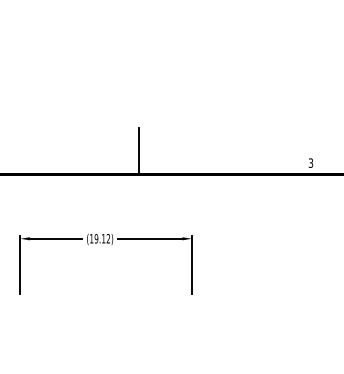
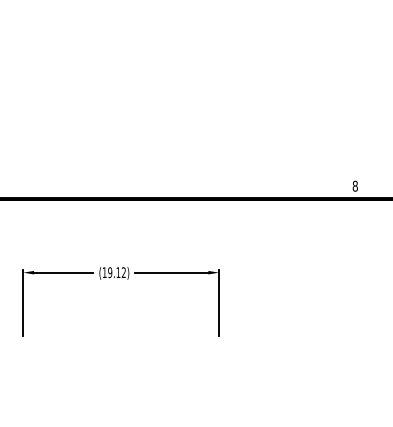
line: (139, 150) -> (159, 171), removed
text: (310, 162) -> (354, 185), 3 -> 8

